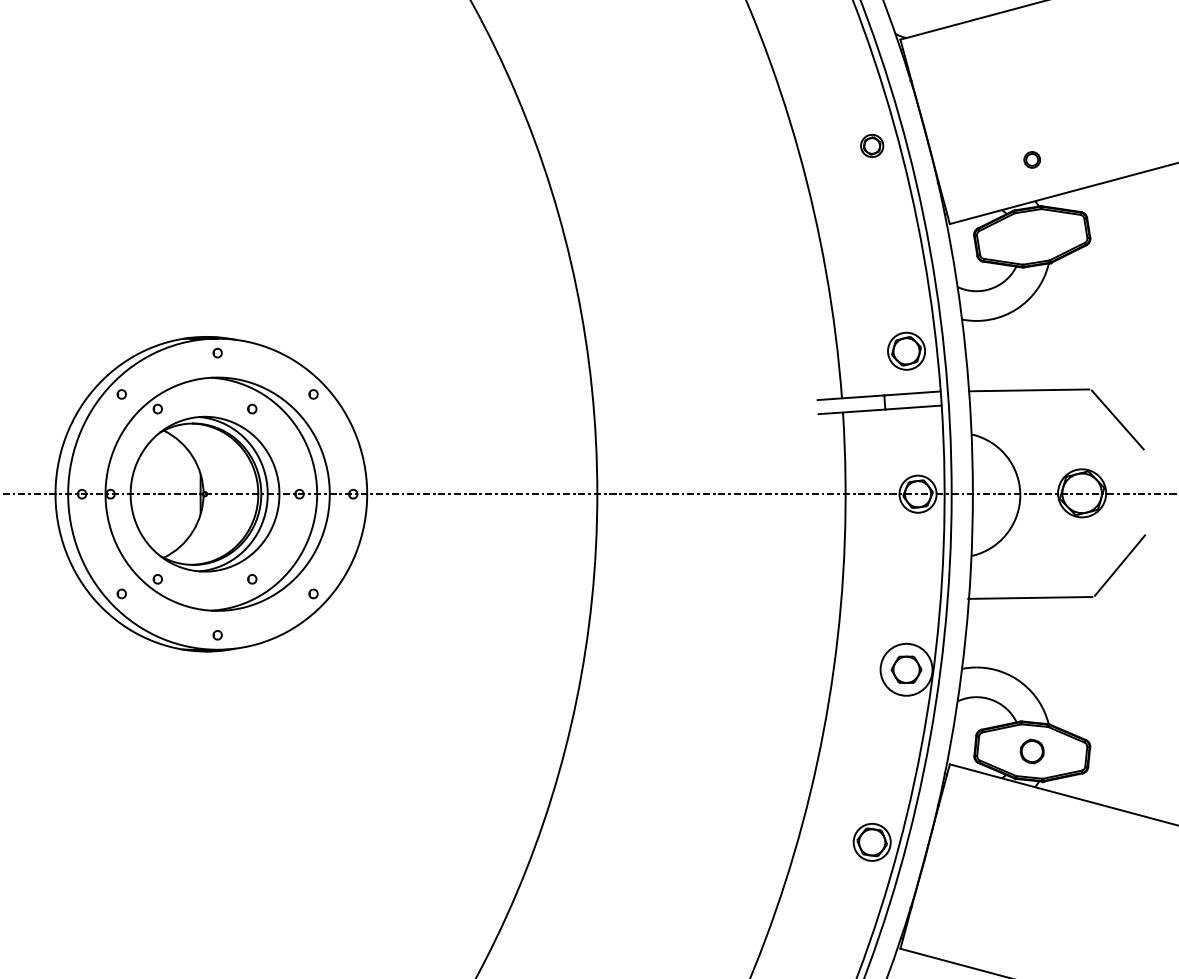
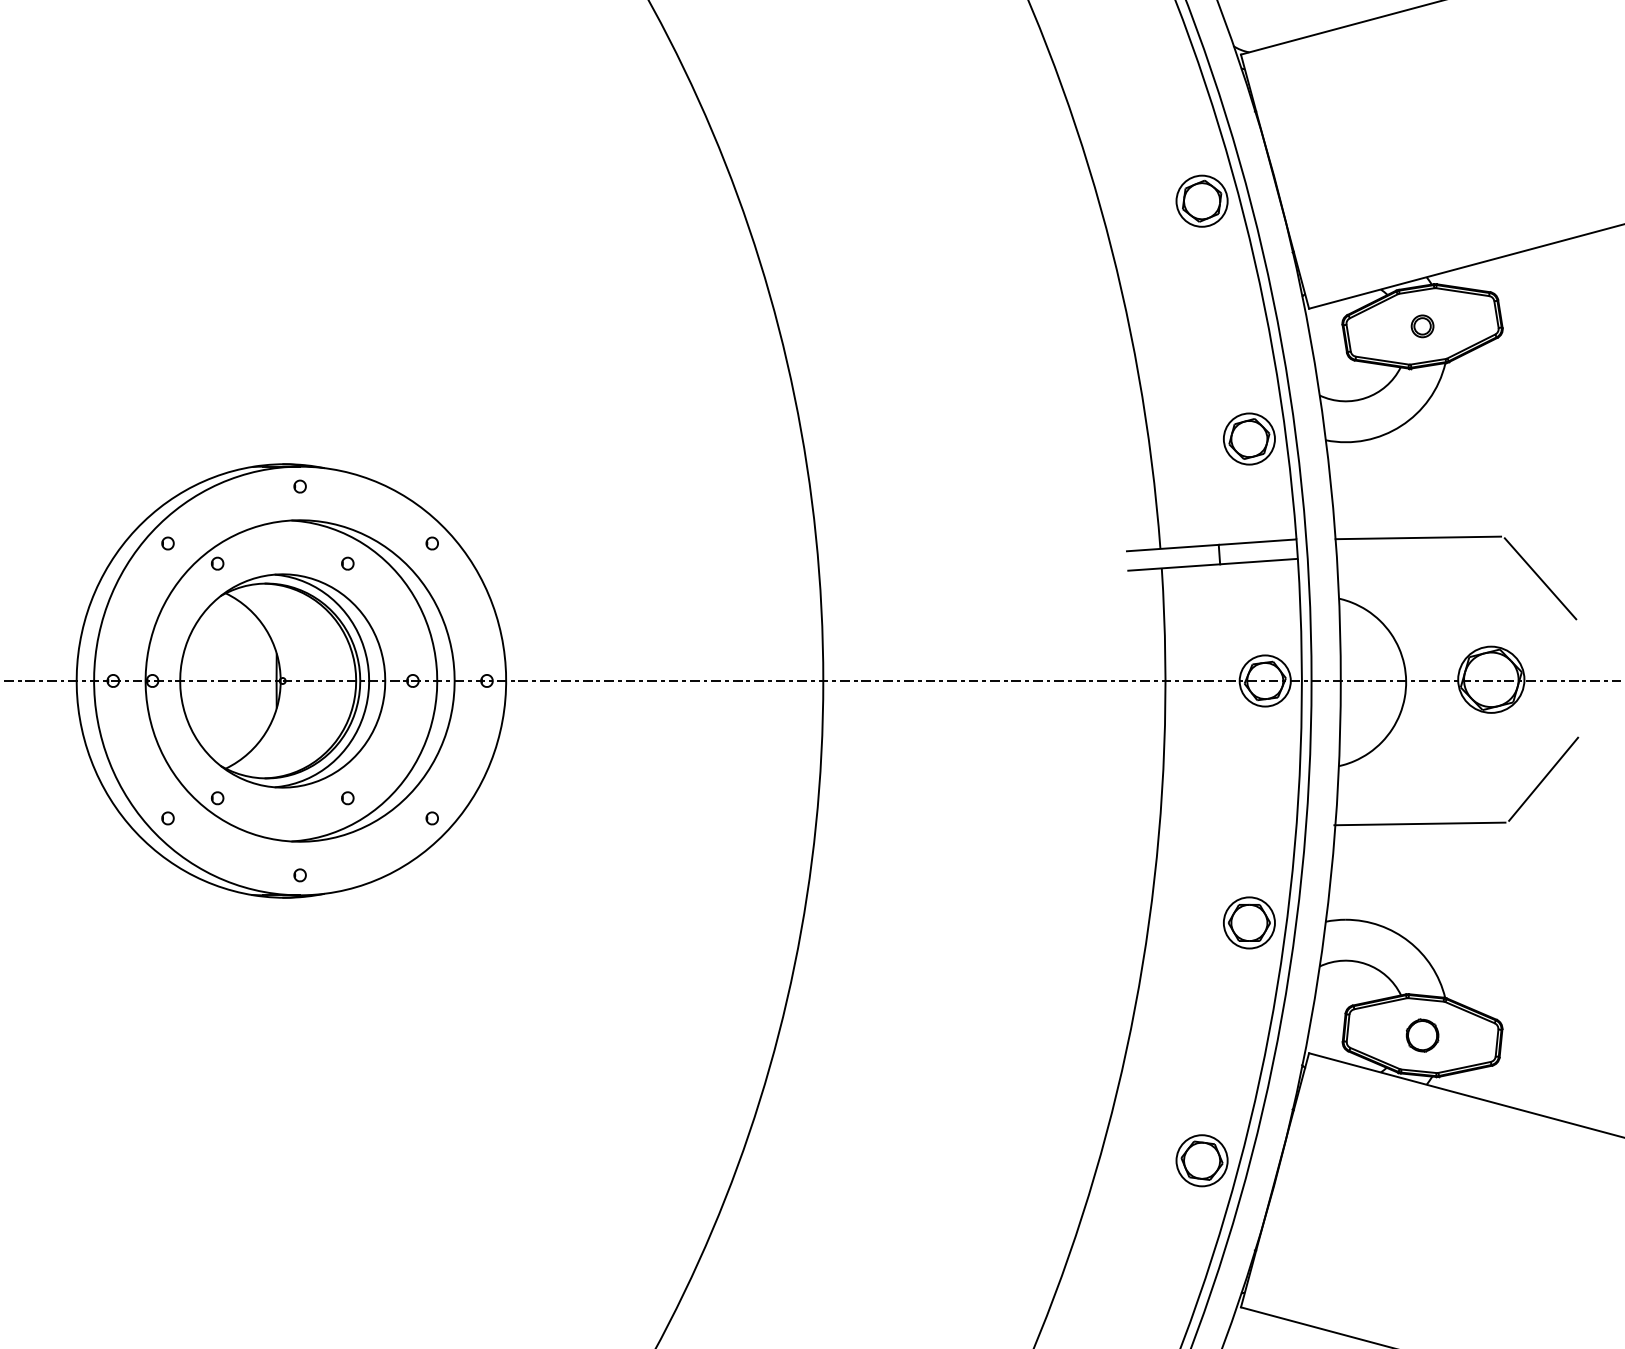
part: (871, 145) -> (1201, 200), size x1.67
part: (1032, 160) -> (1422, 326), moved
part: (906, 350) -> (1249, 438), moved
circle: (905, 669) -> (1248, 922), size x0.71

